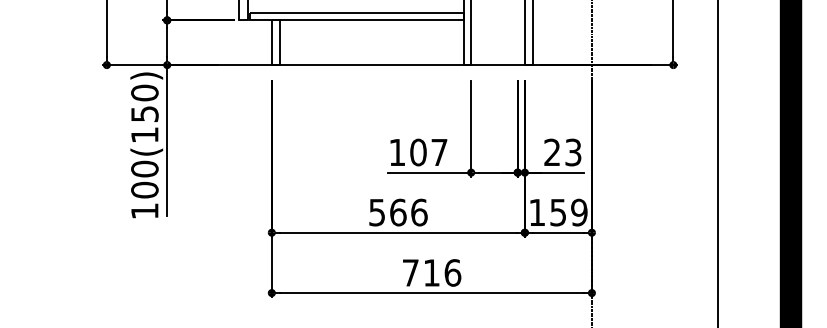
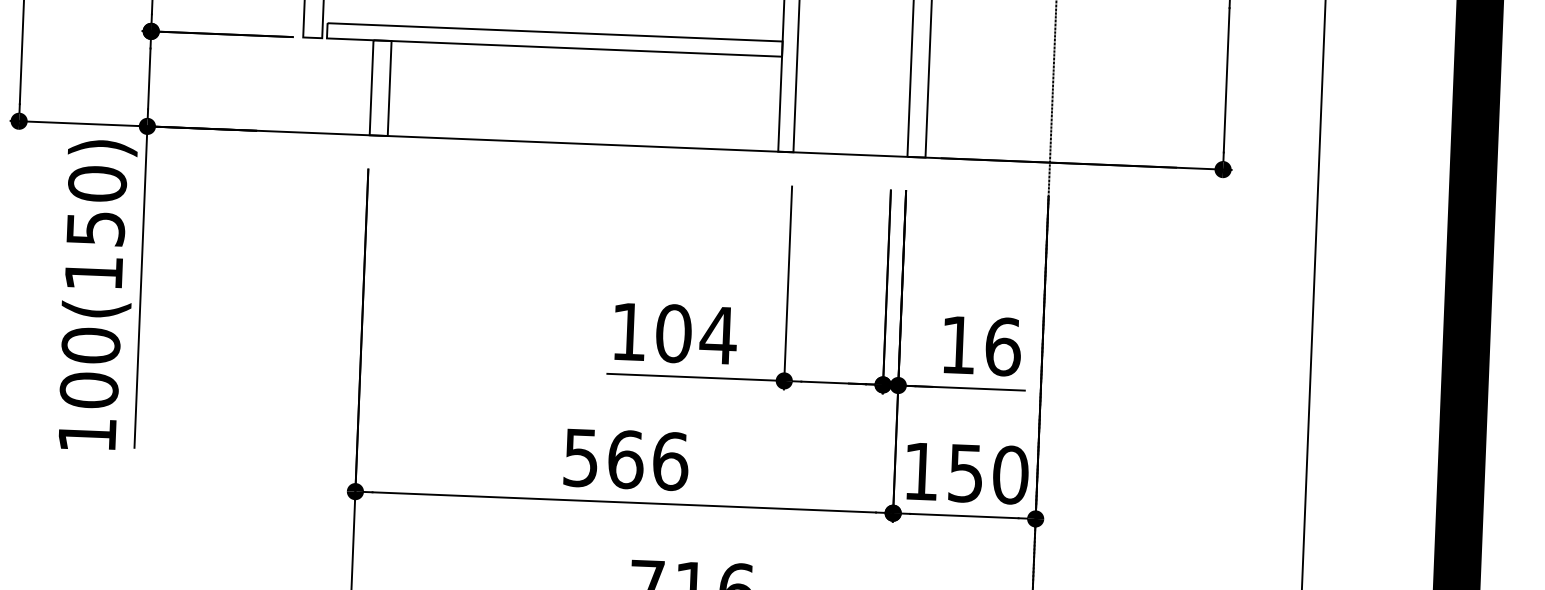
text: (439, 152) -> (718, 335), 107 -> 104
text: (562, 152) -> (979, 345), 23 -> 16
text: (579, 212) -> (1010, 474), 159 -> 150

